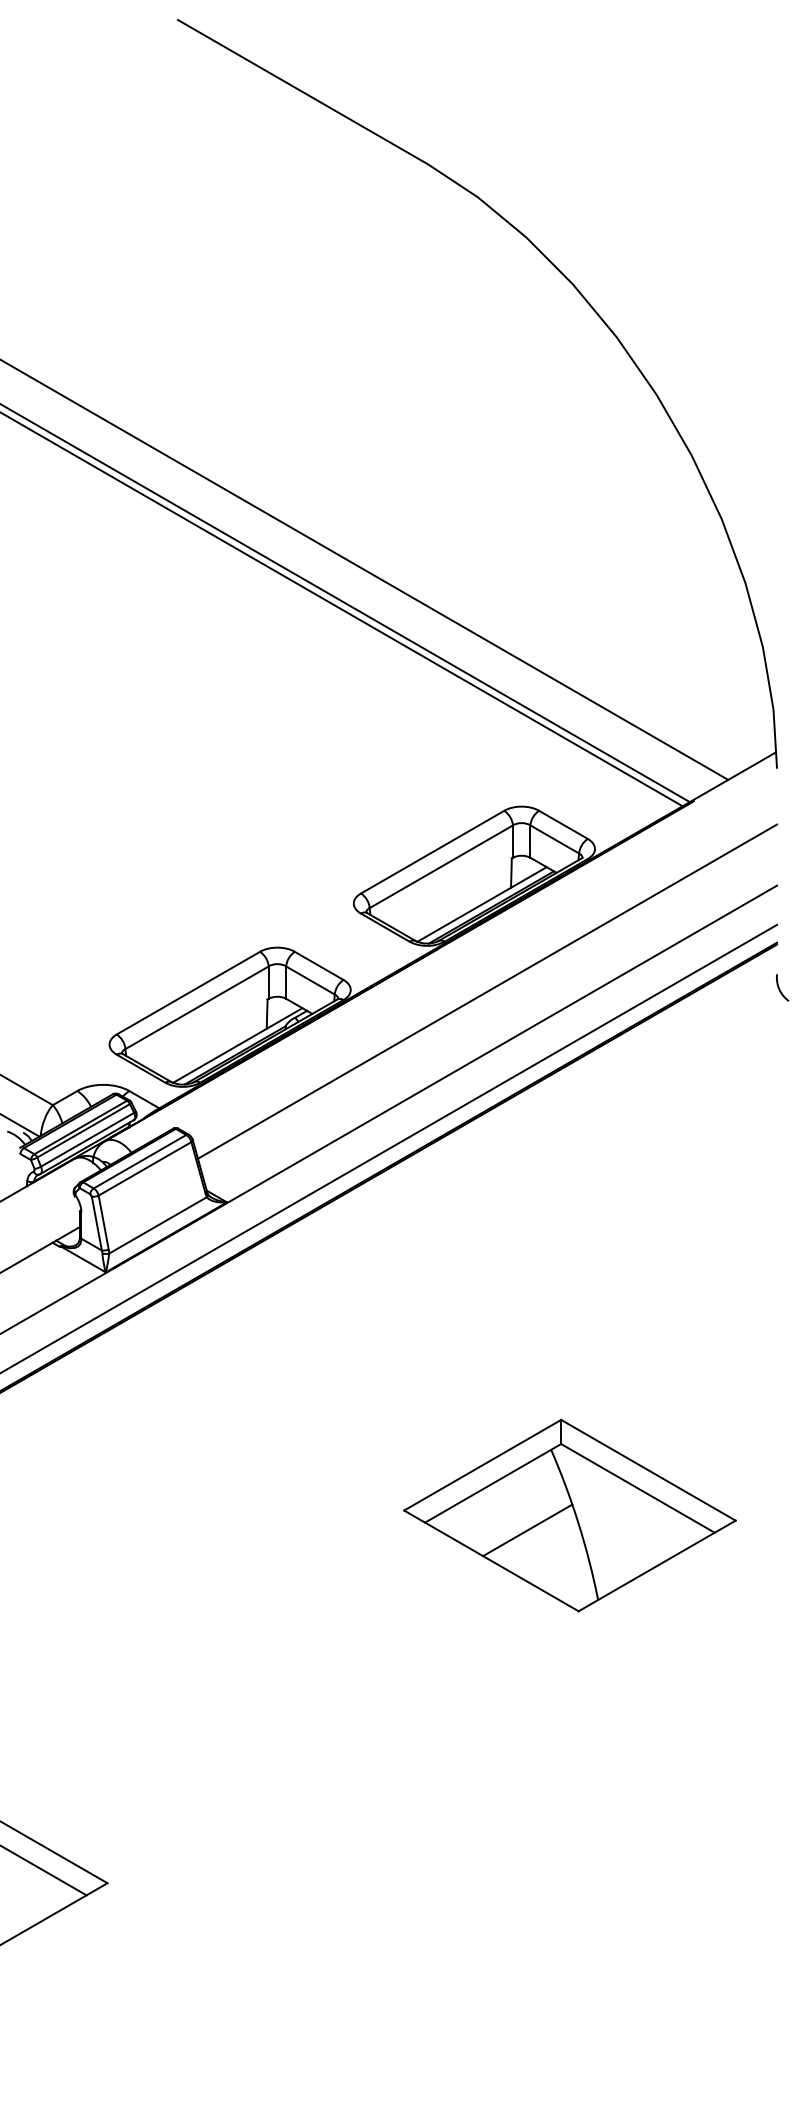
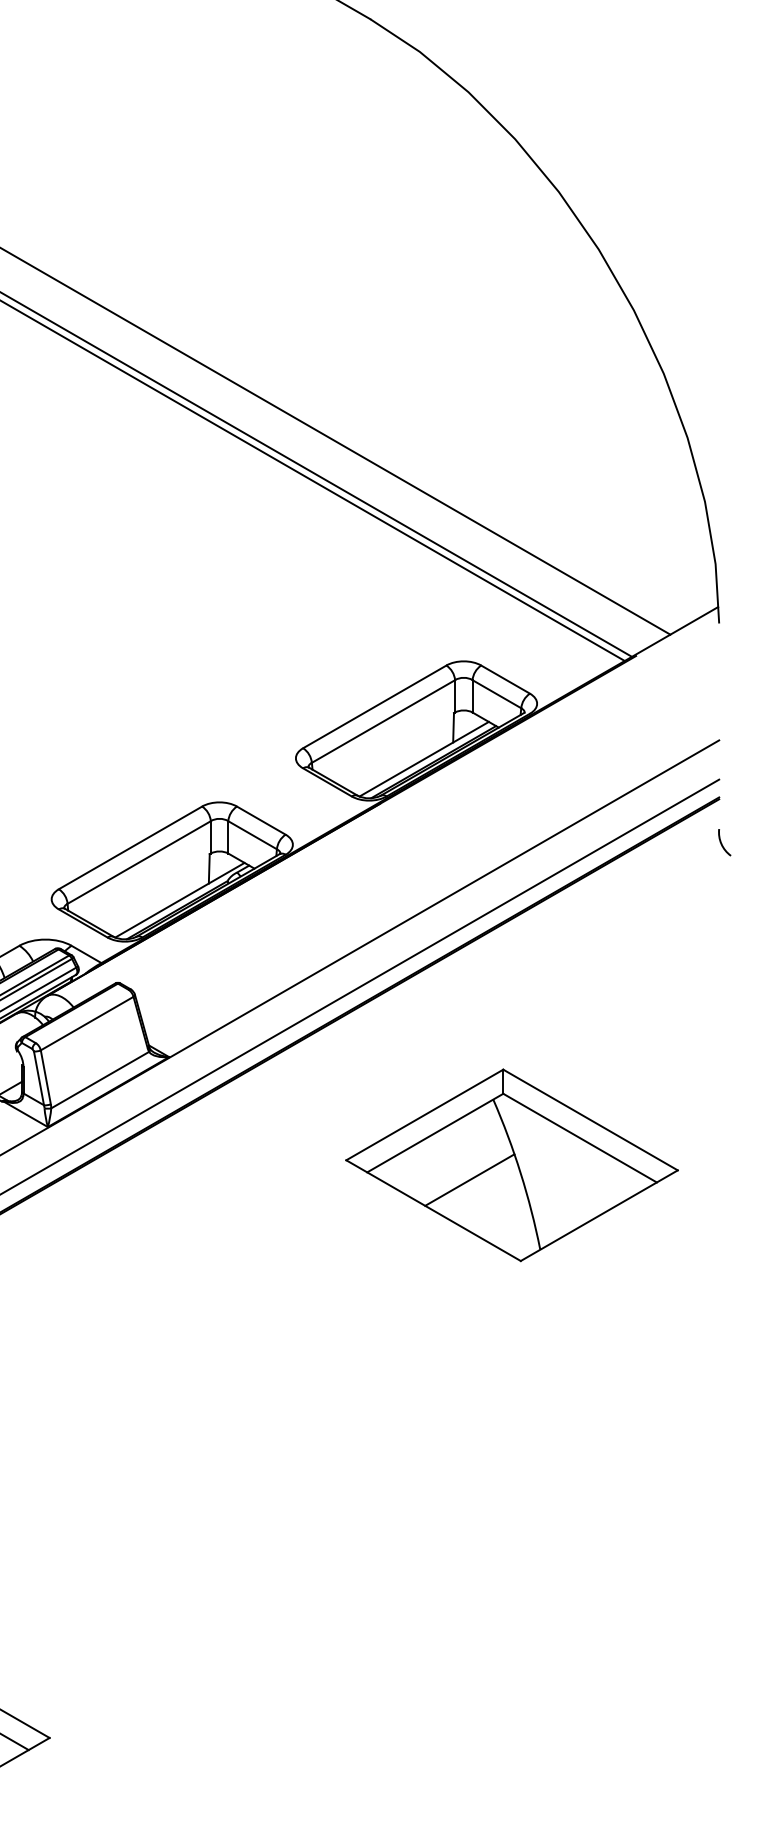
line: (487, 991) -> (429, 846), removed
line: (139, 1161) -> (81, 1016), removed
part: (569, 1515) -> (511, 1165), moved

